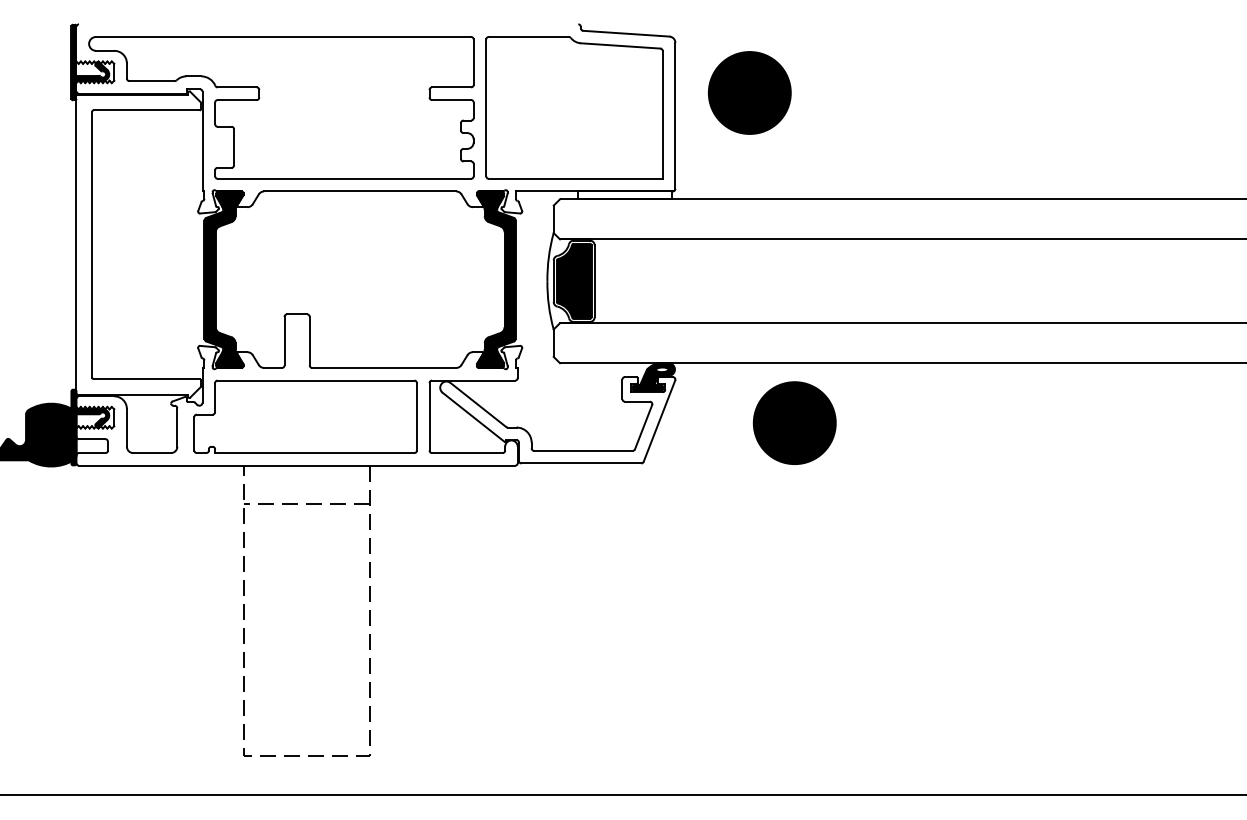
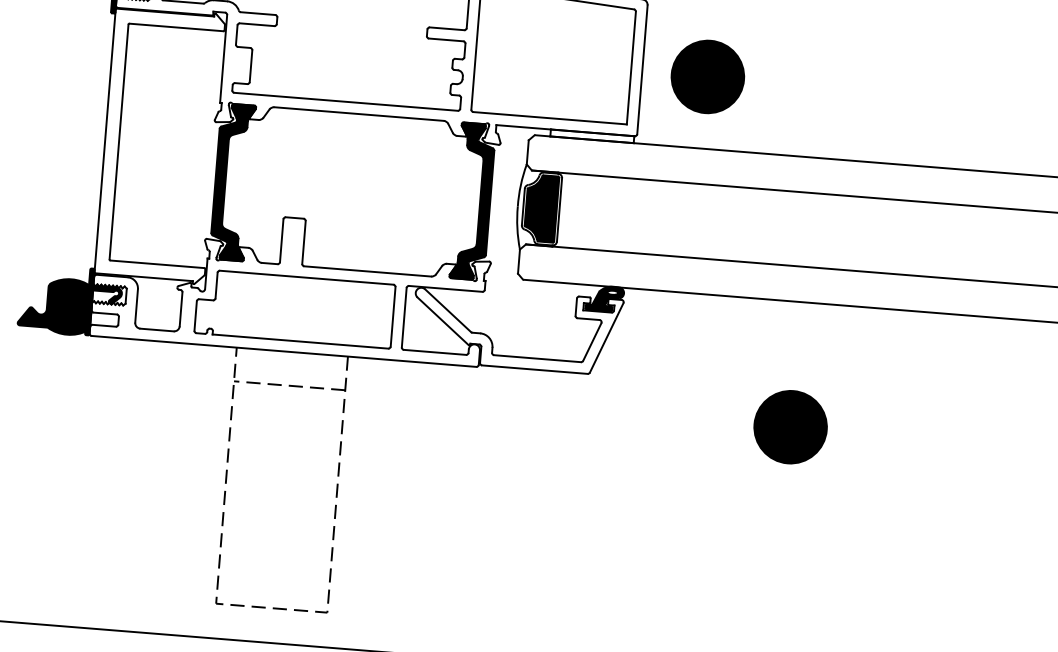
part: (749, 92) -> (707, 76), moved
part: (794, 422) -> (790, 426), moved

